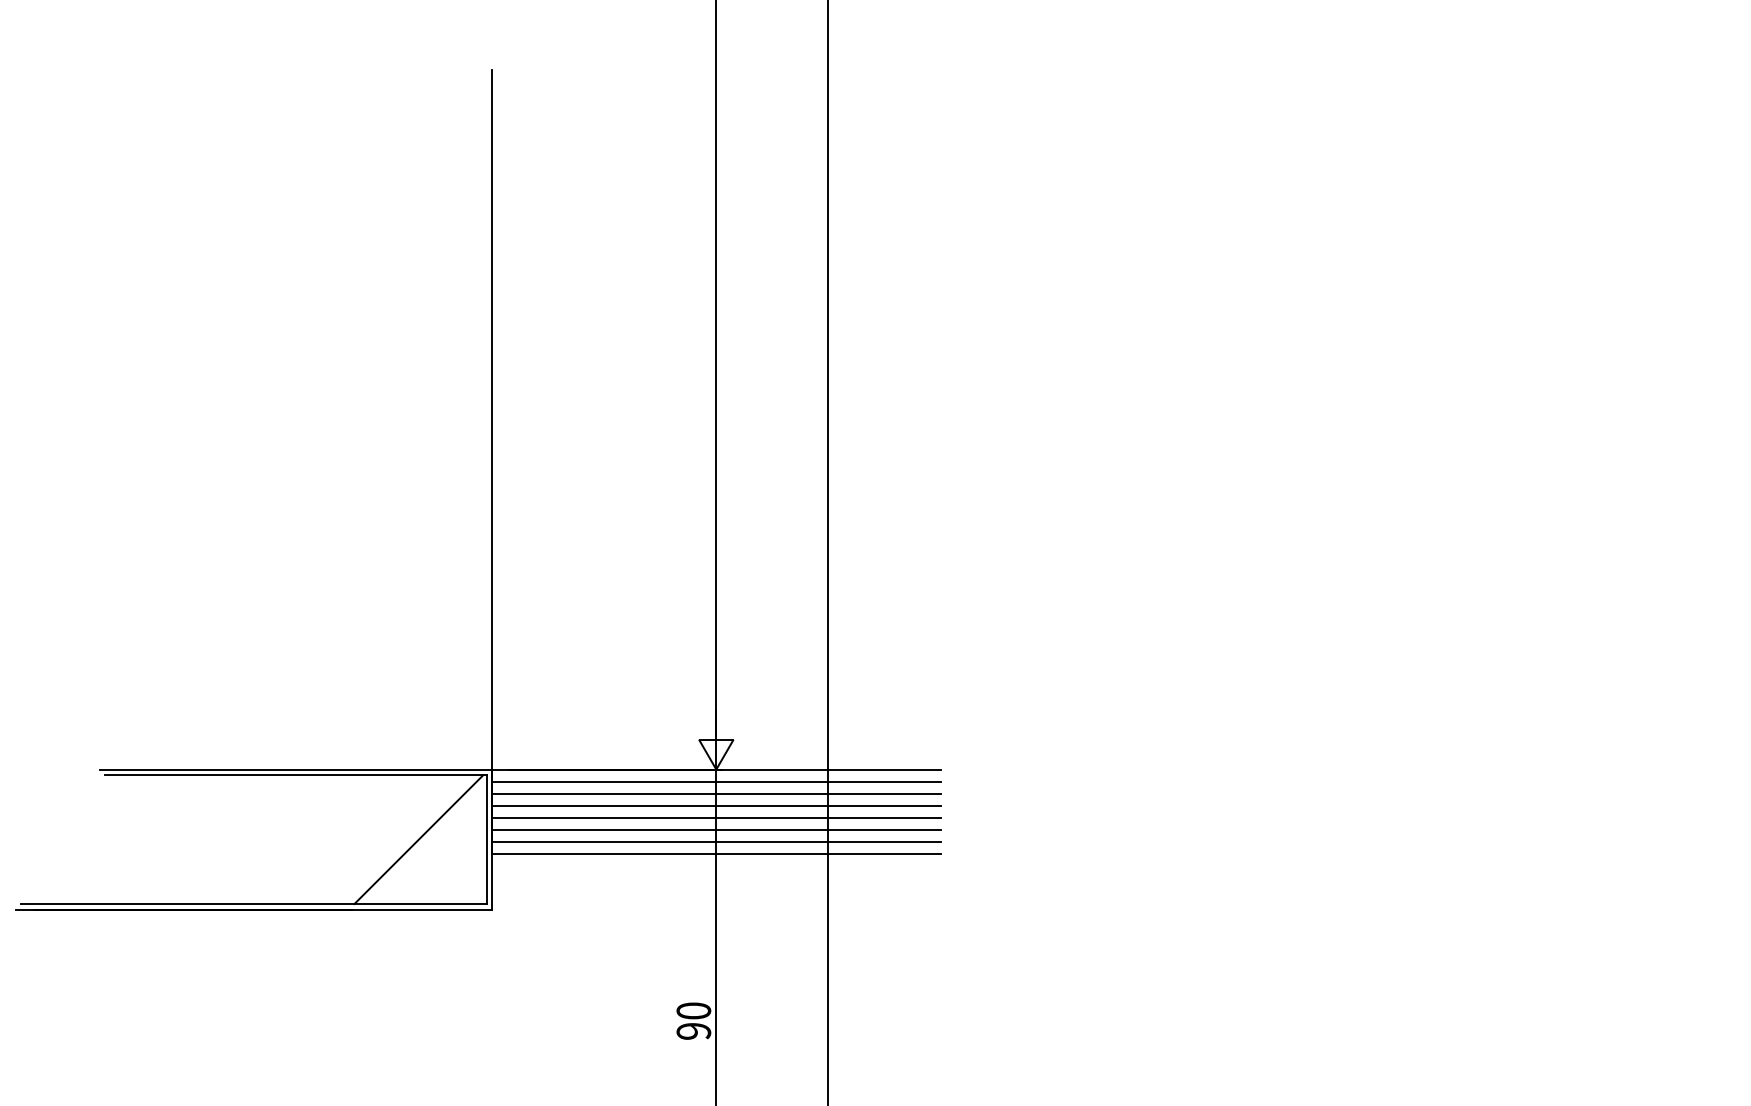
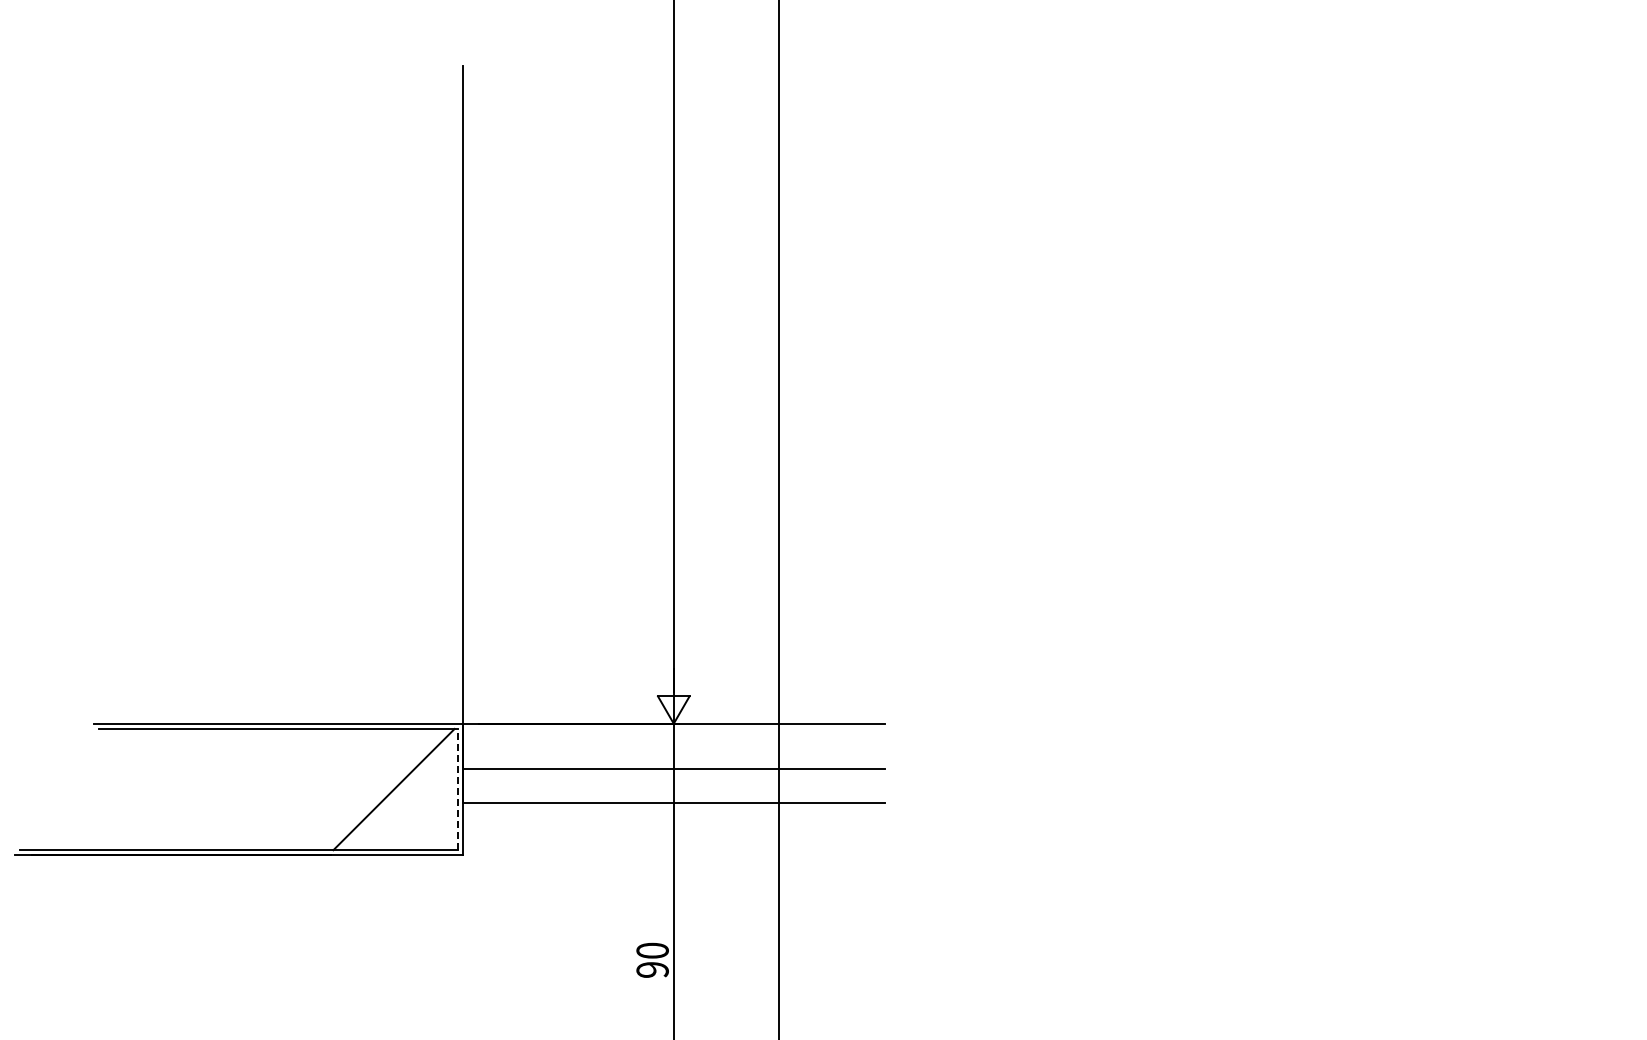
line: (716, 782) -> (673, 735), removed
line: (716, 793) -> (673, 746), removed
line: (716, 805) -> (673, 757), removed
line: (716, 829) -> (673, 780), removed
line: (486, 839) -> (457, 789), solid -> dashed
line: (716, 841) -> (673, 791), removed

